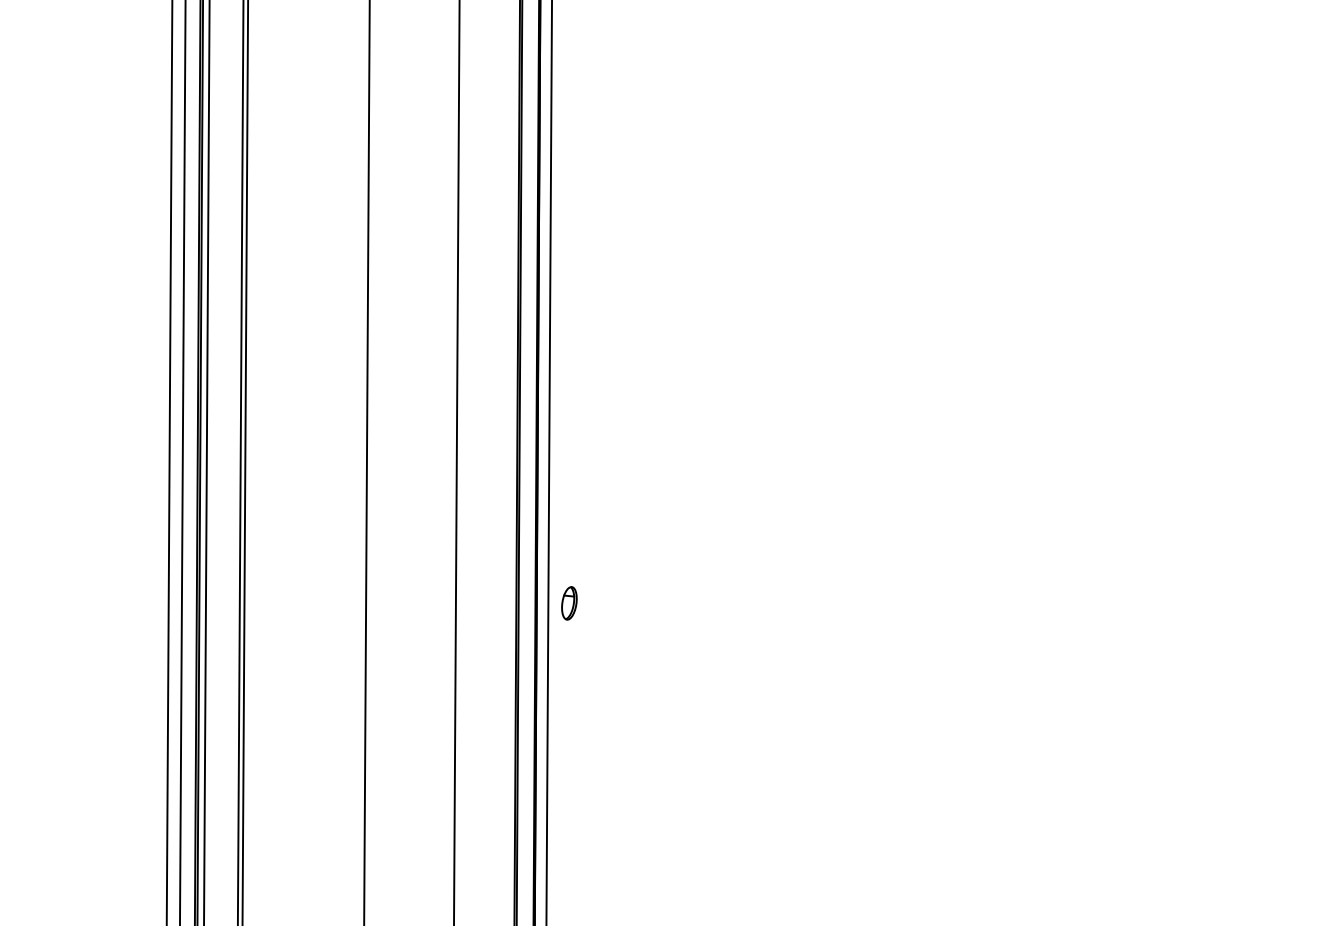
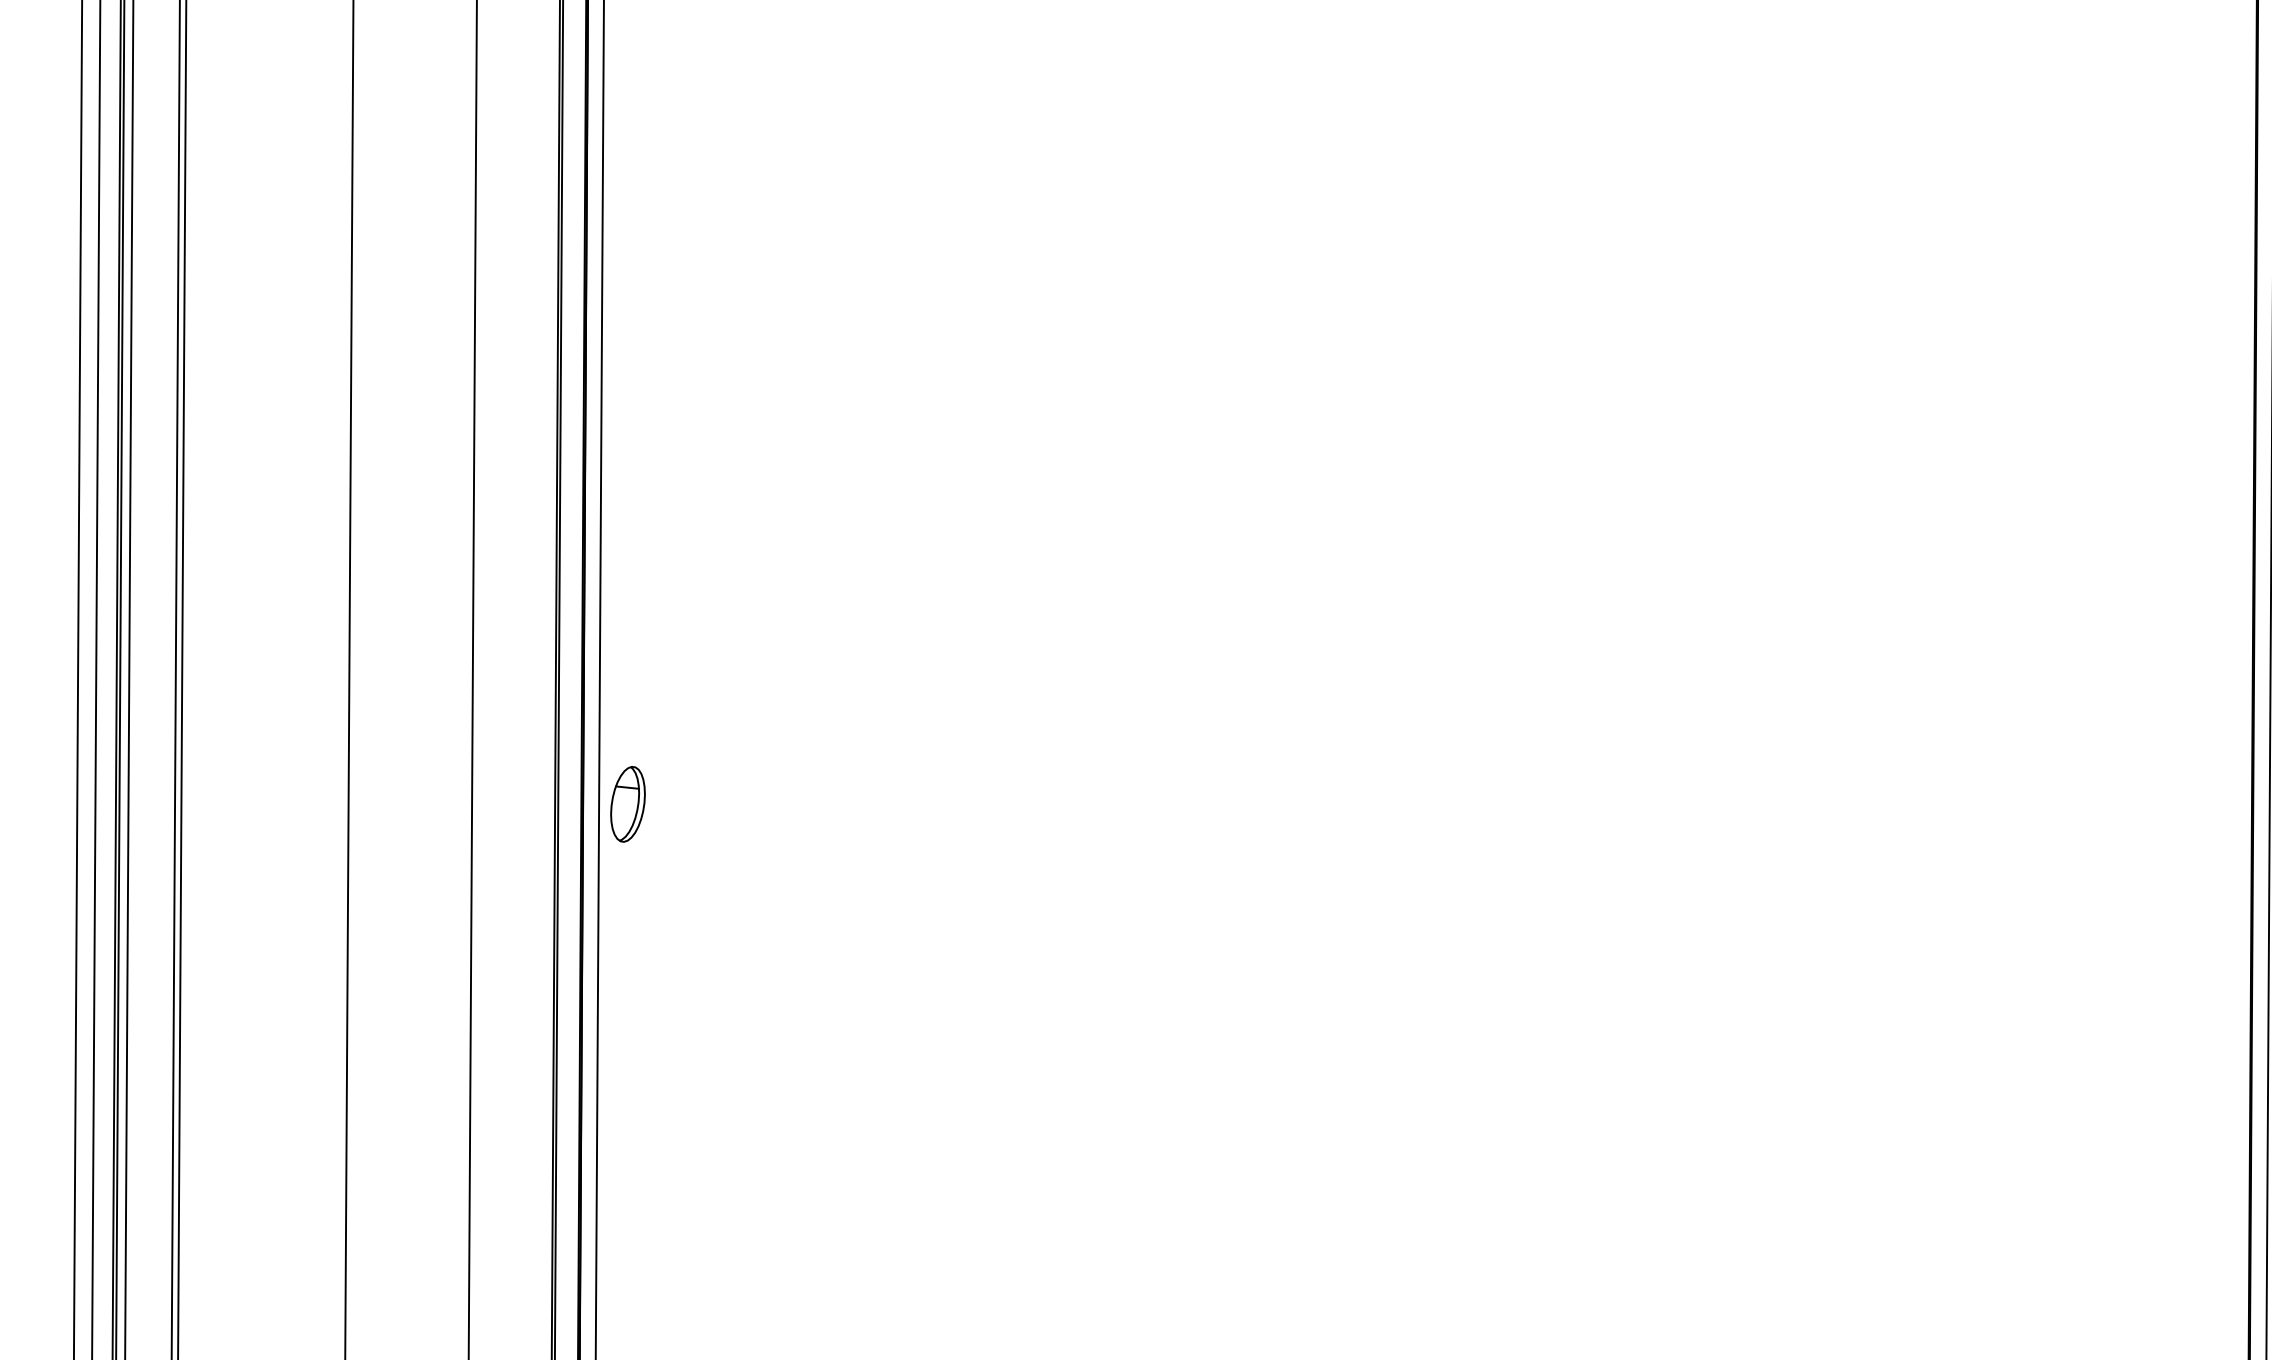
part: (569, 603) -> (627, 804), size x1.67

